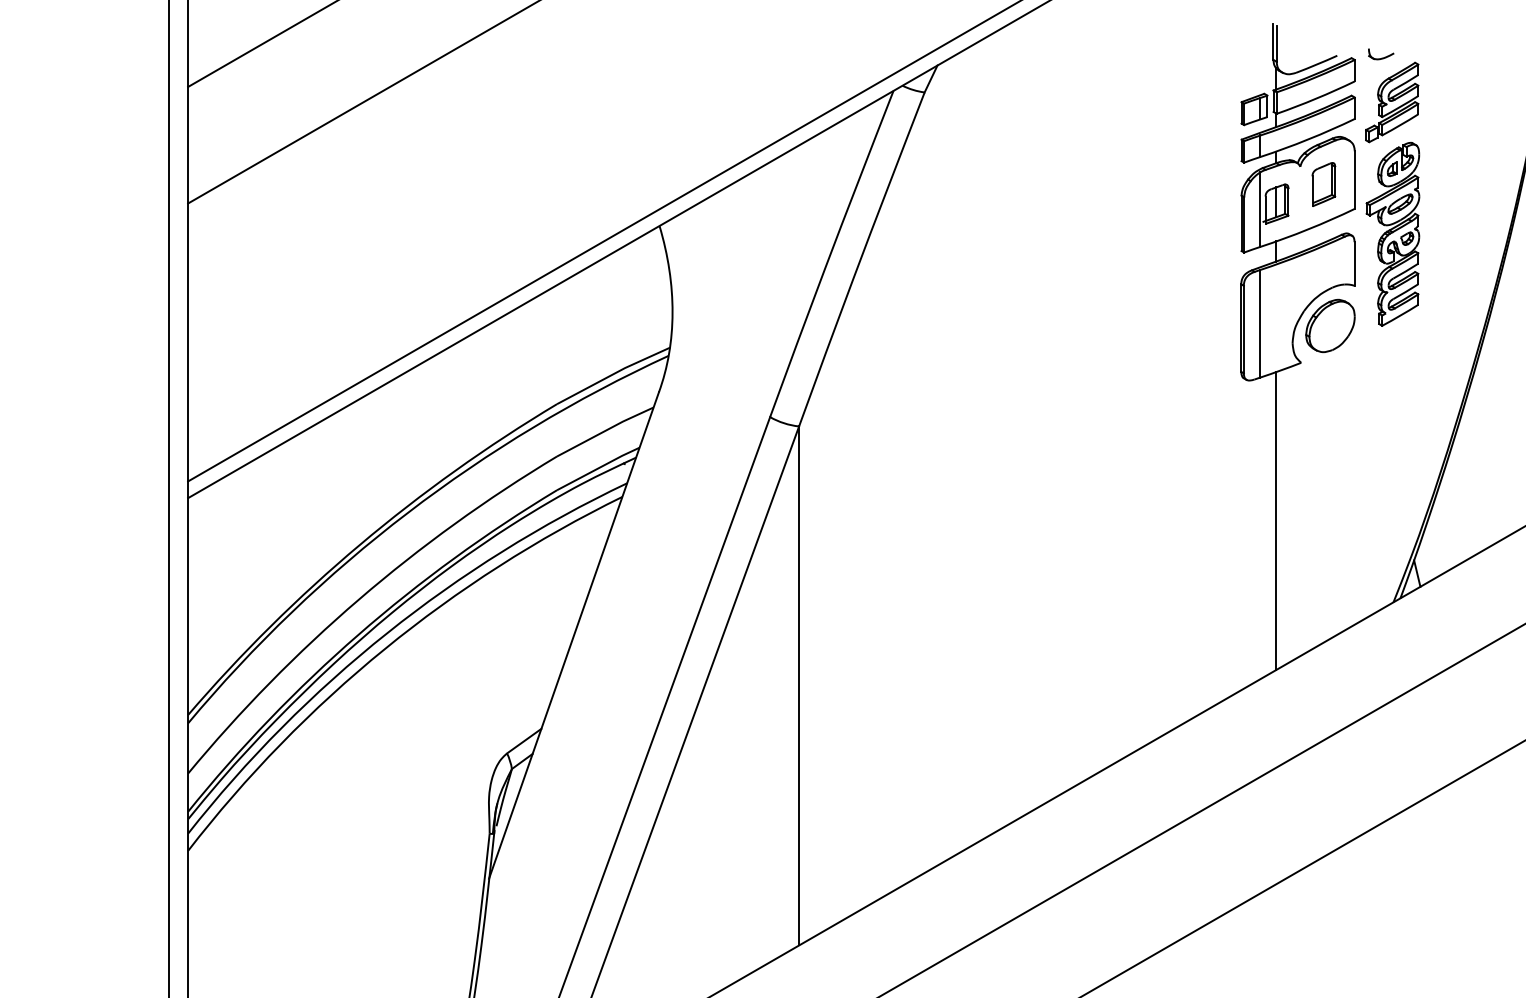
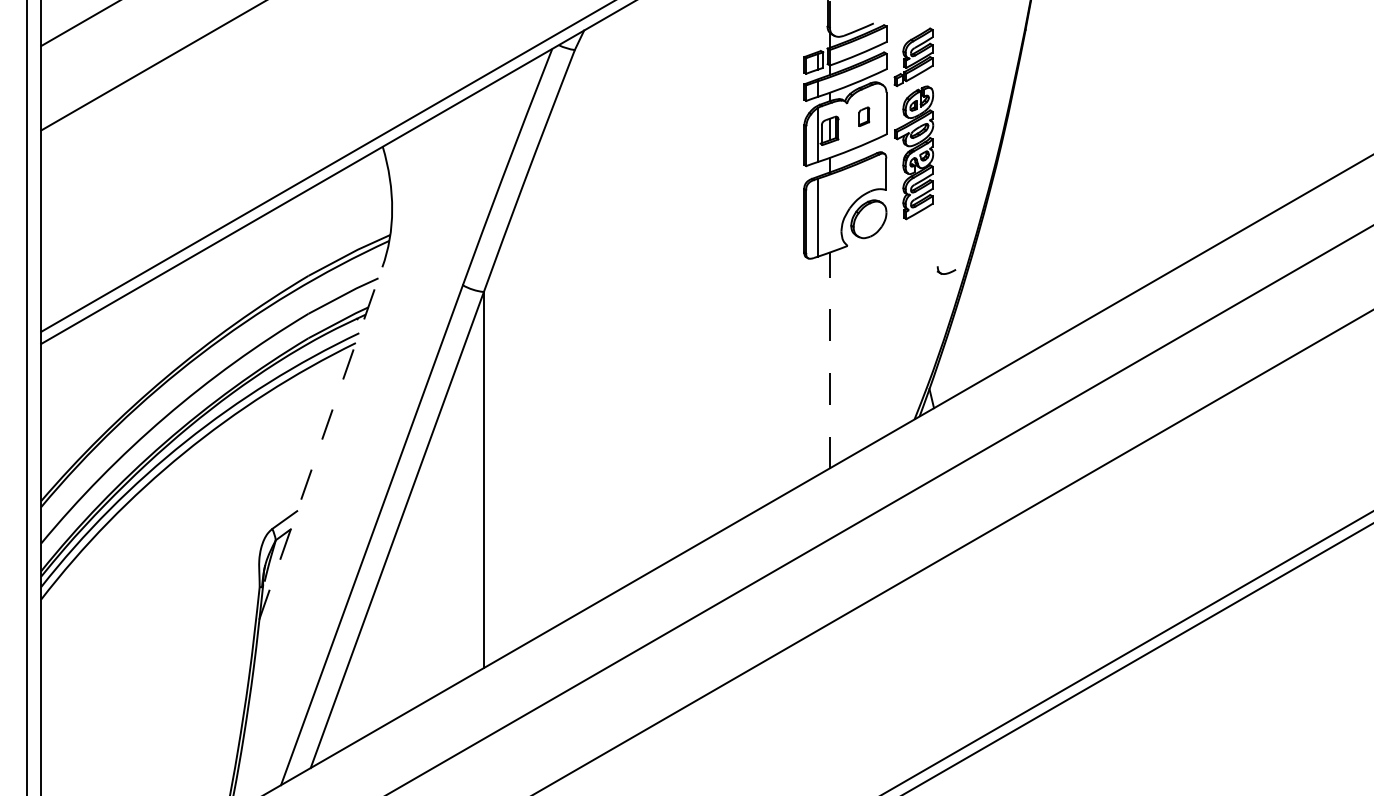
part: (1381, 54) -> (946, 270), moved
part: (1324, 184) -> (864, 116), size x0.6
line: (1276, 520) -> (829, 360), solid -> dashed
line: (573, 635) -> (320, 443), solid -> dashed

